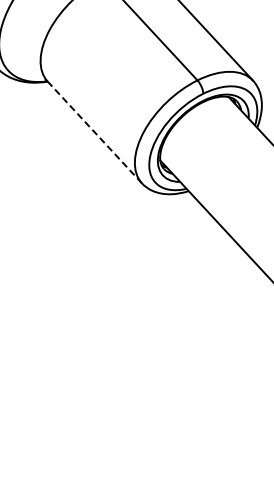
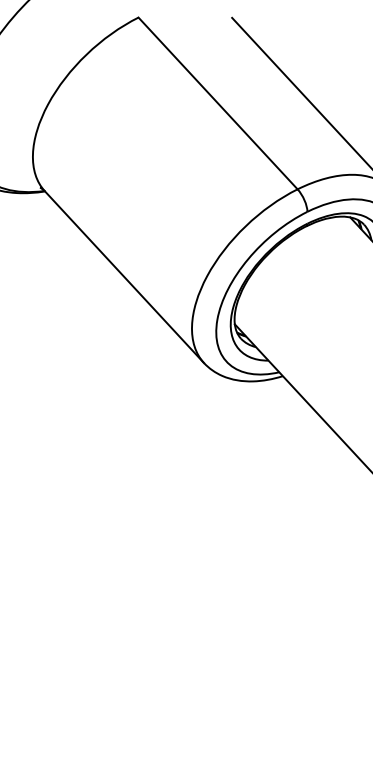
line: (94, 132) -> (123, 277), dashed -> solid

